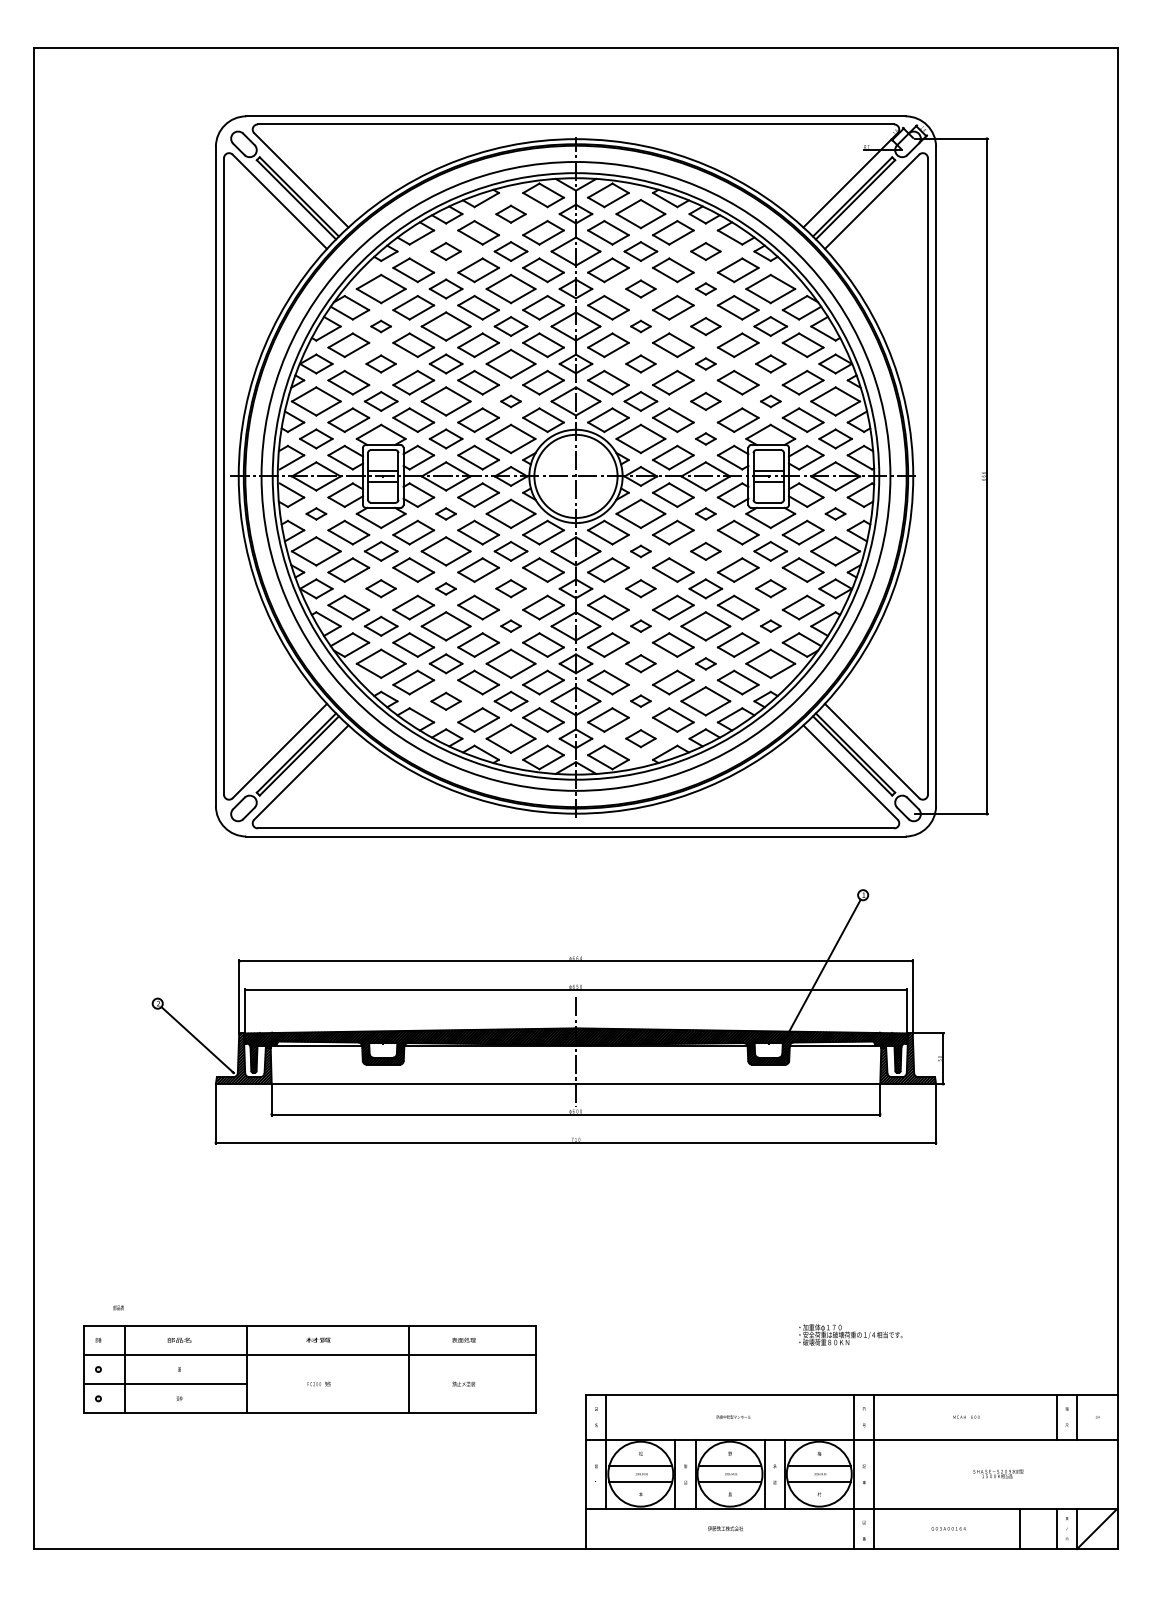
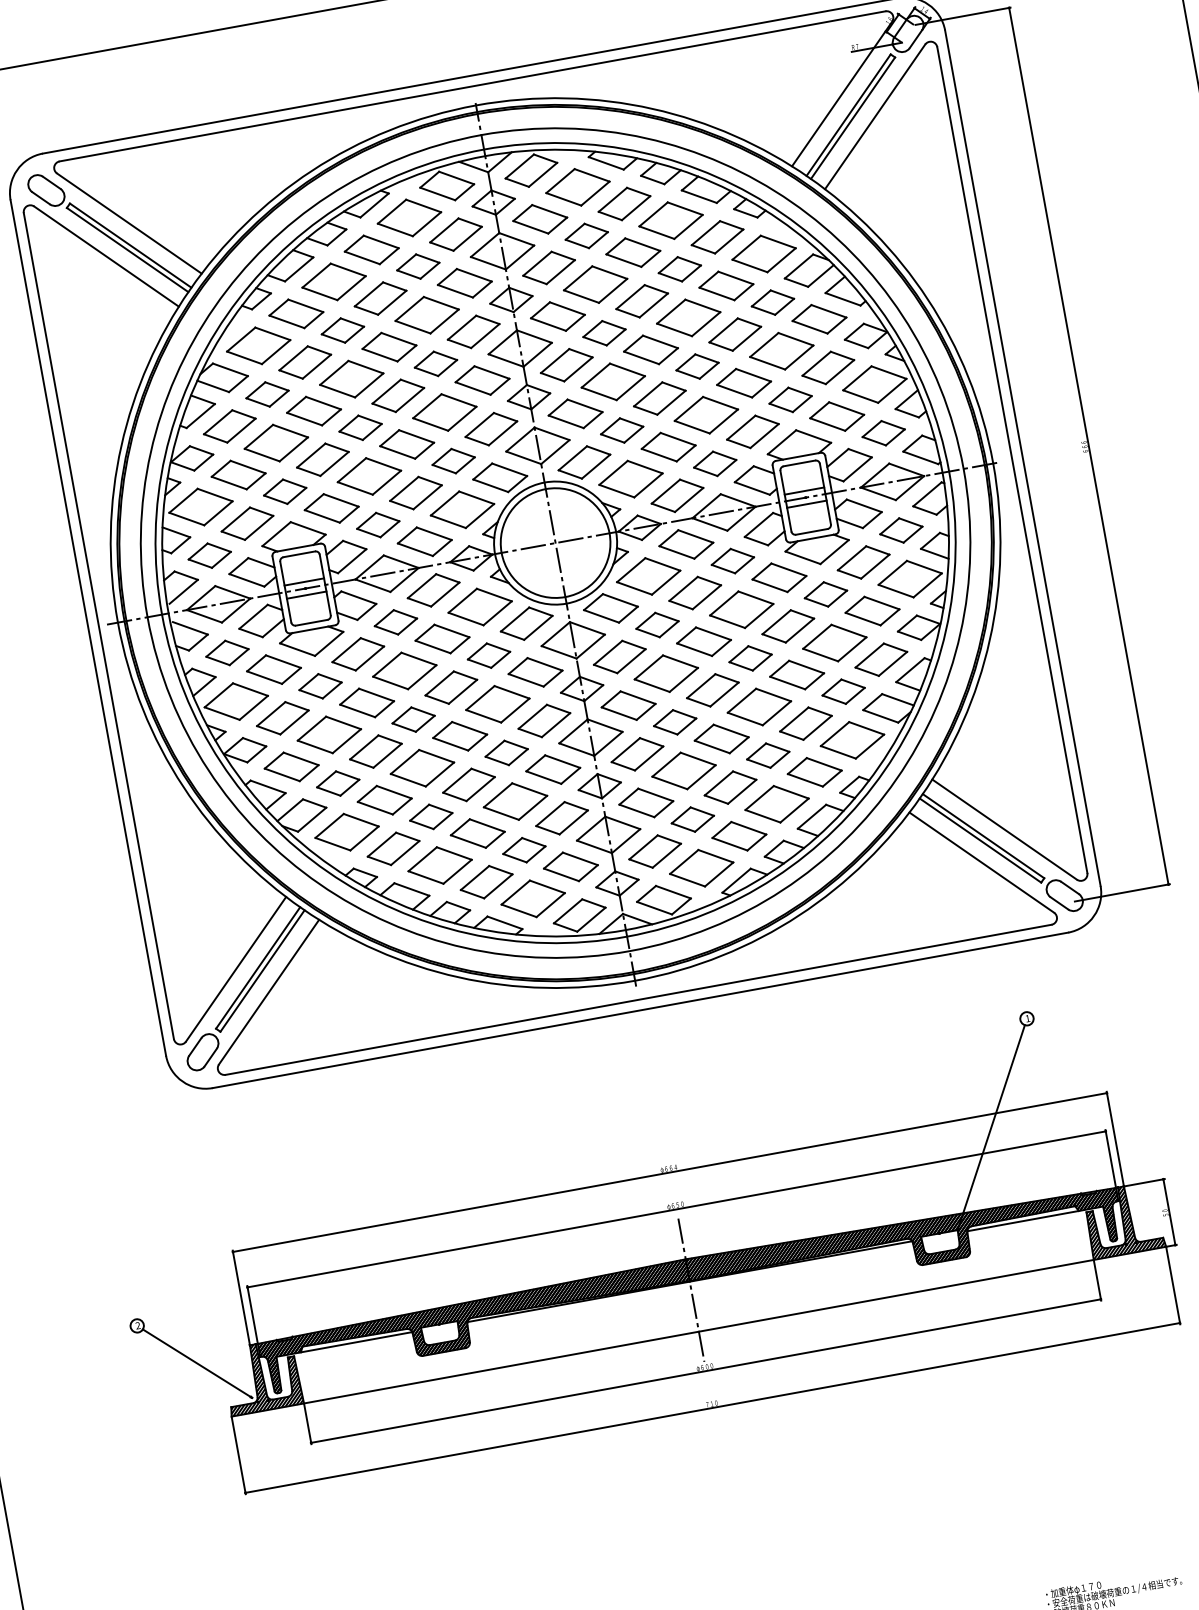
part: (510, 214) -> (408, 218), size x1.67
part: (445, 251) -> (333, 281), size x1.67
part: (705, 251) -> (670, 220), size x1.67
part: (640, 288) -> (594, 284), size x1.67
part: (705, 288) -> (679, 268), size x1.67
part: (380, 326) -> (266, 394), size x1.67
part: (640, 326) -> (603, 333), size x1.67
part: (705, 326) -> (688, 317), size x1.67
part: (380, 363) -> (275, 442), size x1.67
part: (640, 363) -> (612, 381), size x1.67
part: (705, 363) -> (697, 366), size x1.67
part: (770, 363) -> (781, 350), size x1.67
part: (510, 401) -> (452, 461), size x1.67
part: (705, 401) -> (705, 415), size x1.67
part: (770, 401) -> (790, 399), size x1.67
part: (705, 438) -> (714, 463), size x1.67
part: (316, 513) -> (227, 652), size x1.67
part: (445, 513) -> (395, 621), size x1.67
part: (705, 513) -> (732, 560), size x1.67
part: (835, 513) -> (901, 530), size x1.67
part: (640, 551) -> (657, 625), size x1.67
part: (705, 551) -> (741, 609), size x1.67
part: (380, 588) -> (328, 734), size x1.67
part: (445, 588) -> (412, 719), size x1.67
part: (510, 588) -> (497, 703), size x1.67
part: (640, 588) -> (665, 673), size x1.67
part: (770, 588) -> (834, 642), size x1.67
part: (510, 625) -> (505, 751), size x1.67
part: (640, 625) -> (674, 721), size x1.67
part: (770, 625) -> (843, 690), size x1.67
part: (640, 663) -> (683, 770), size x1.67
part: (705, 663) -> (767, 755), size x1.67
part: (640, 700) -> (692, 818), size x1.67
part: (445, 701) -> (439, 865), size x1.67
part: (640, 738) -> (701, 867), size x1.67

